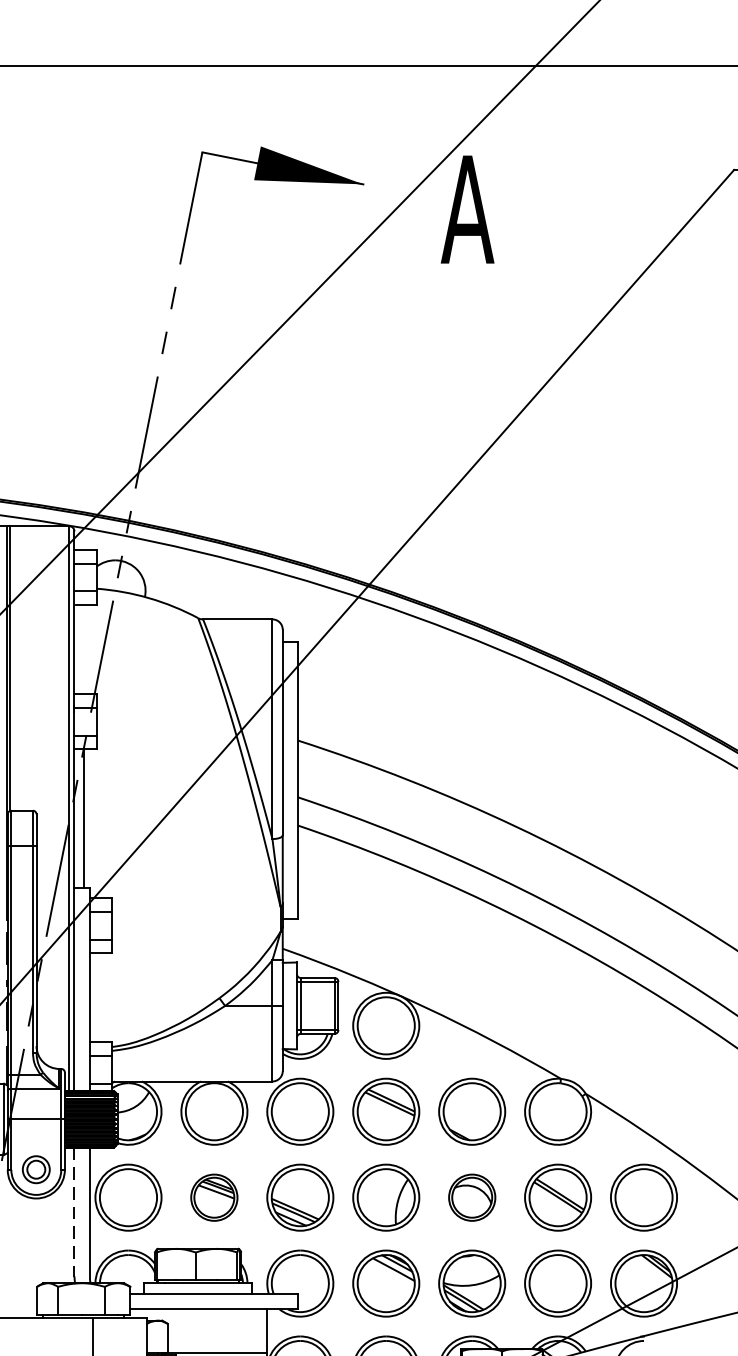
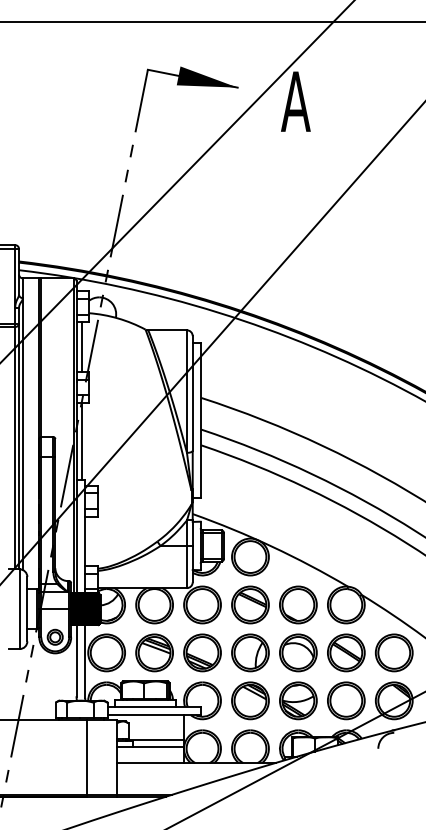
line: (85, 648) -> (82, 346), added
part: (214, 1196) -> (154, 652), size x1.43
part: (472, 1196) -> (298, 652), size x1.43
line: (74, 1213) -> (76, 661), dashed -> solid

